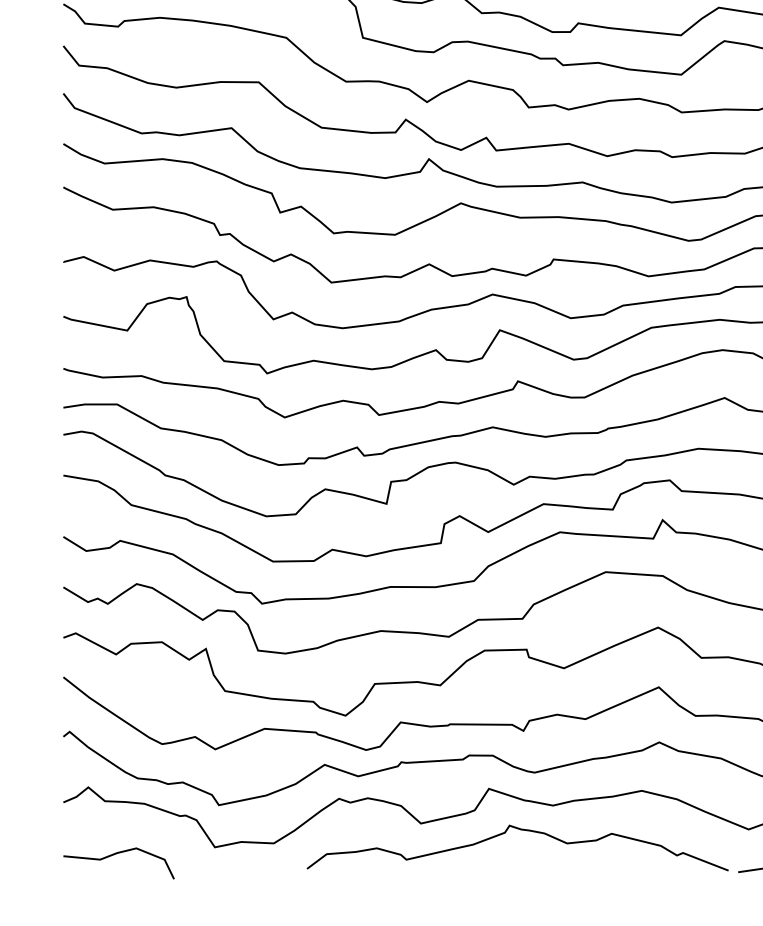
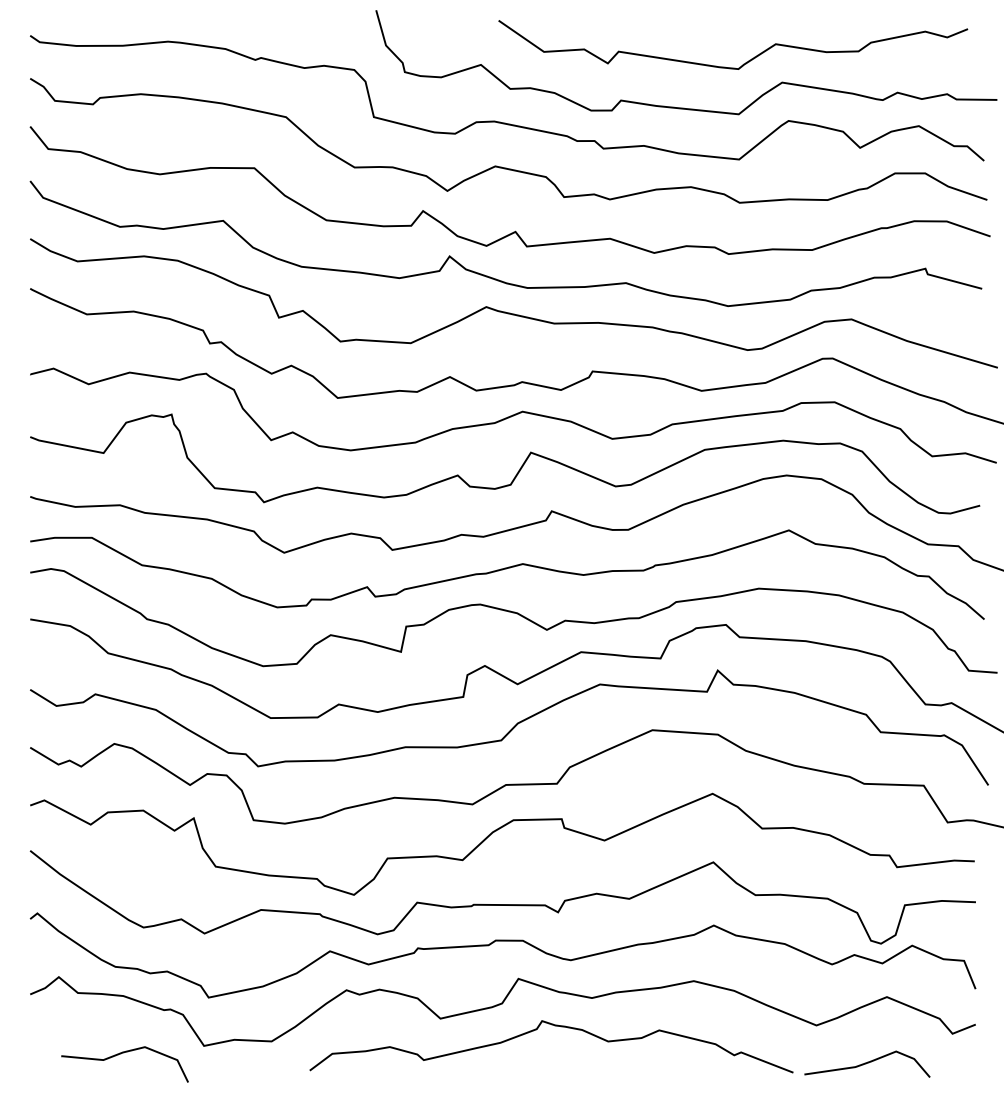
curve: (115, 854) -> (120, 1054), moved

